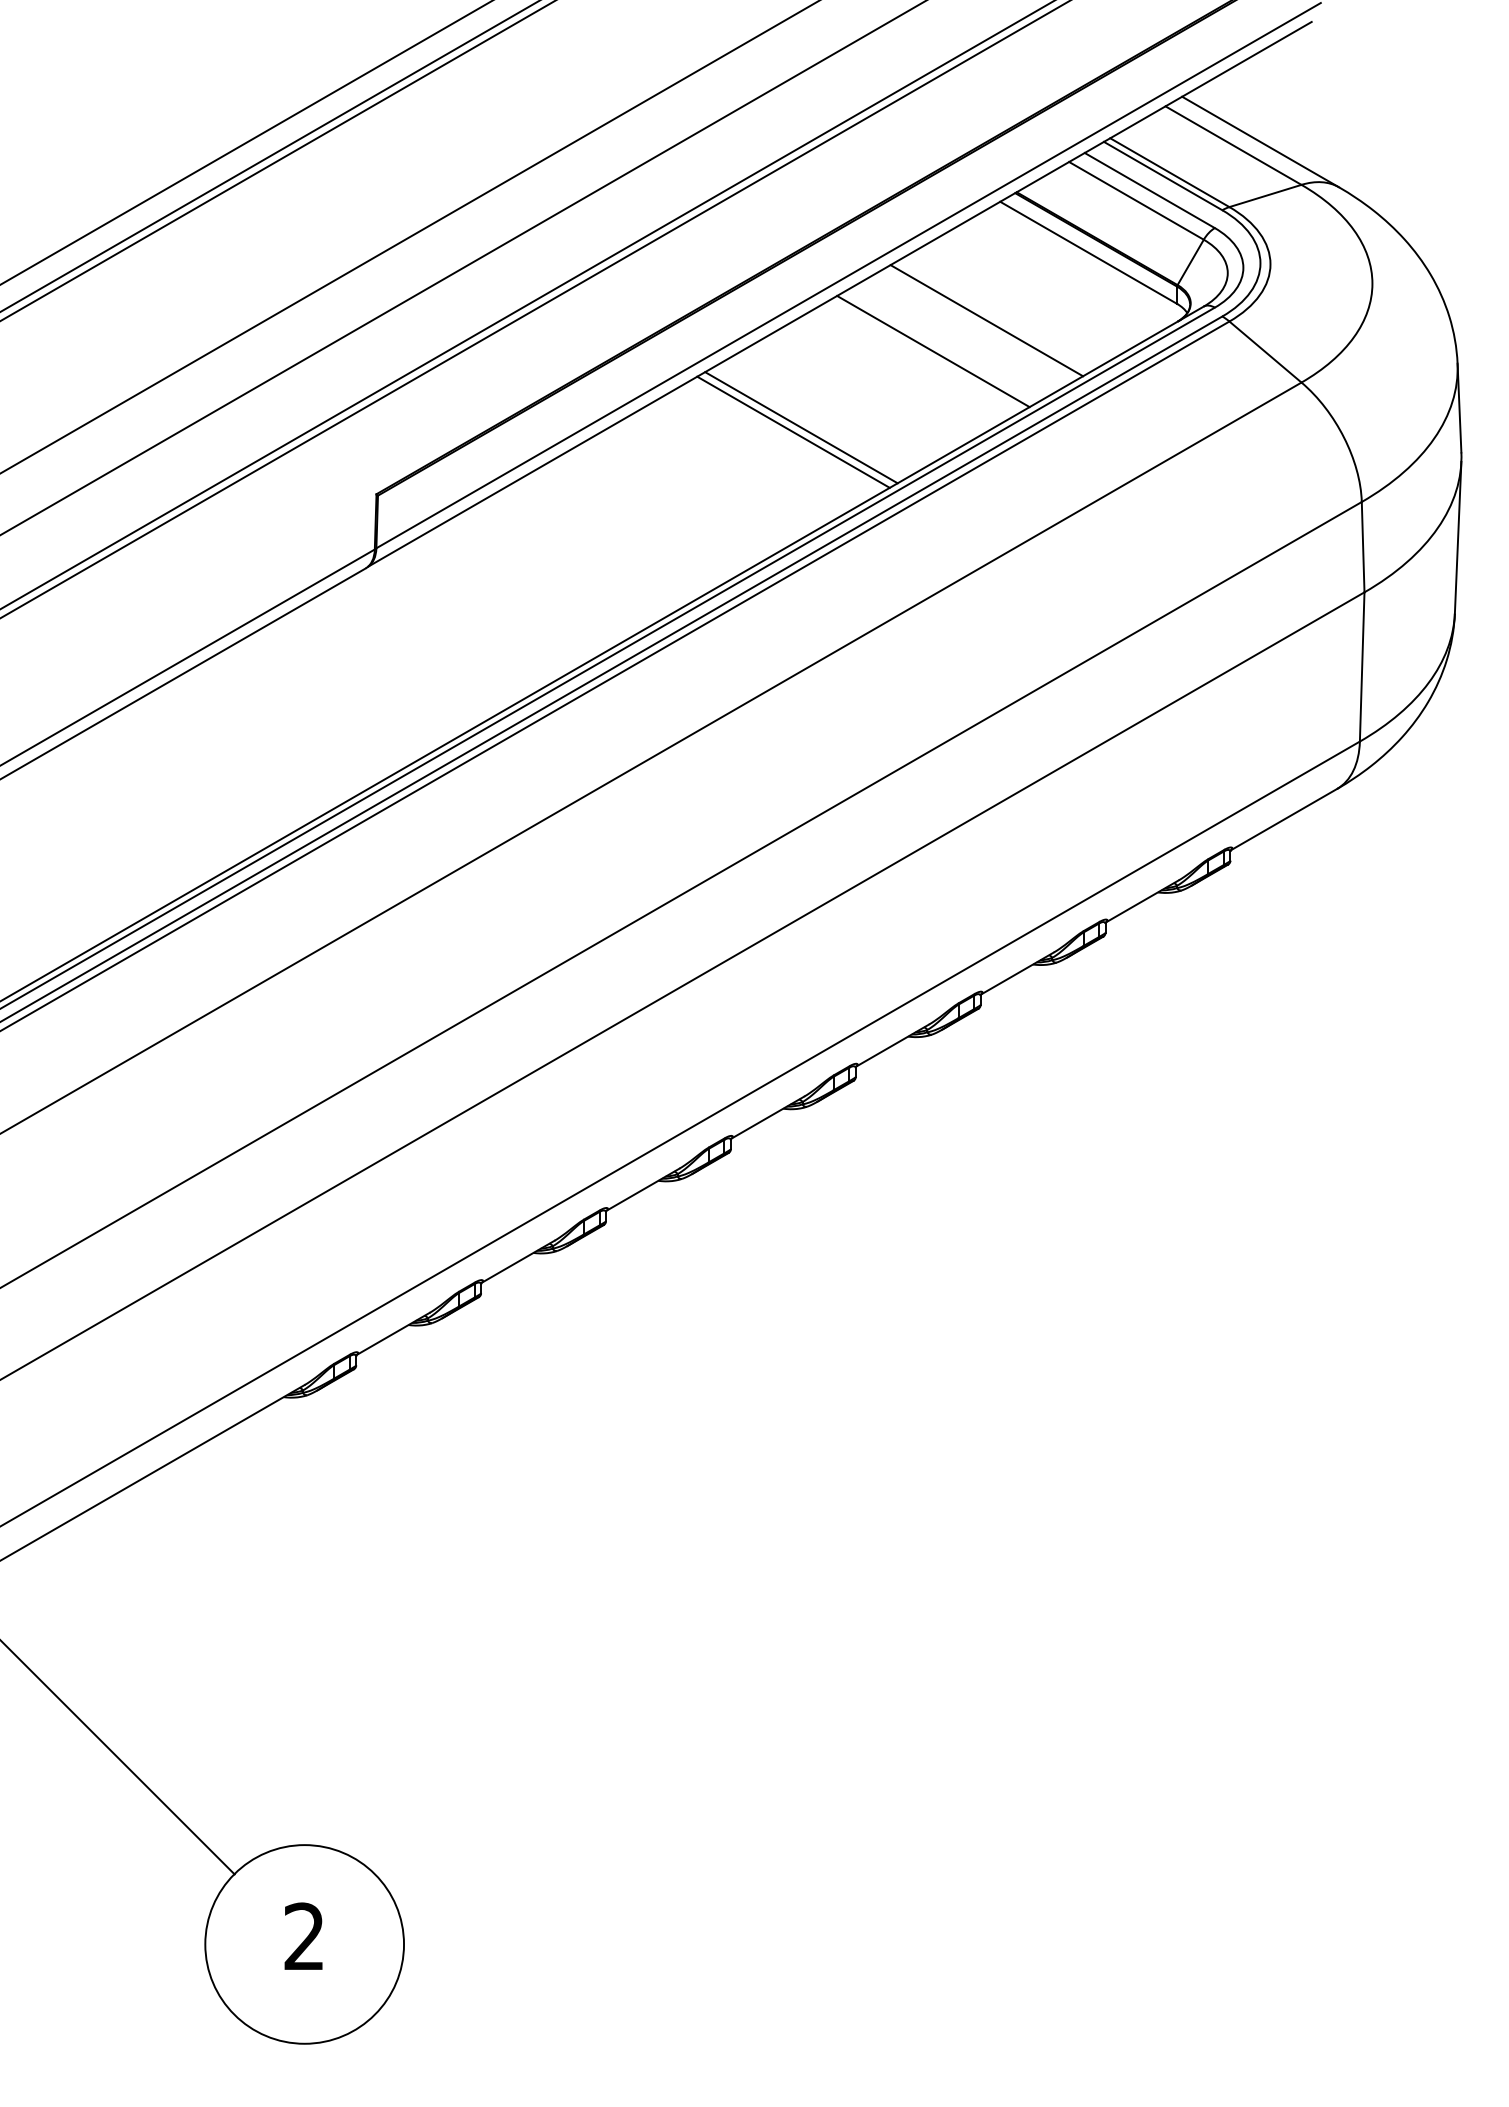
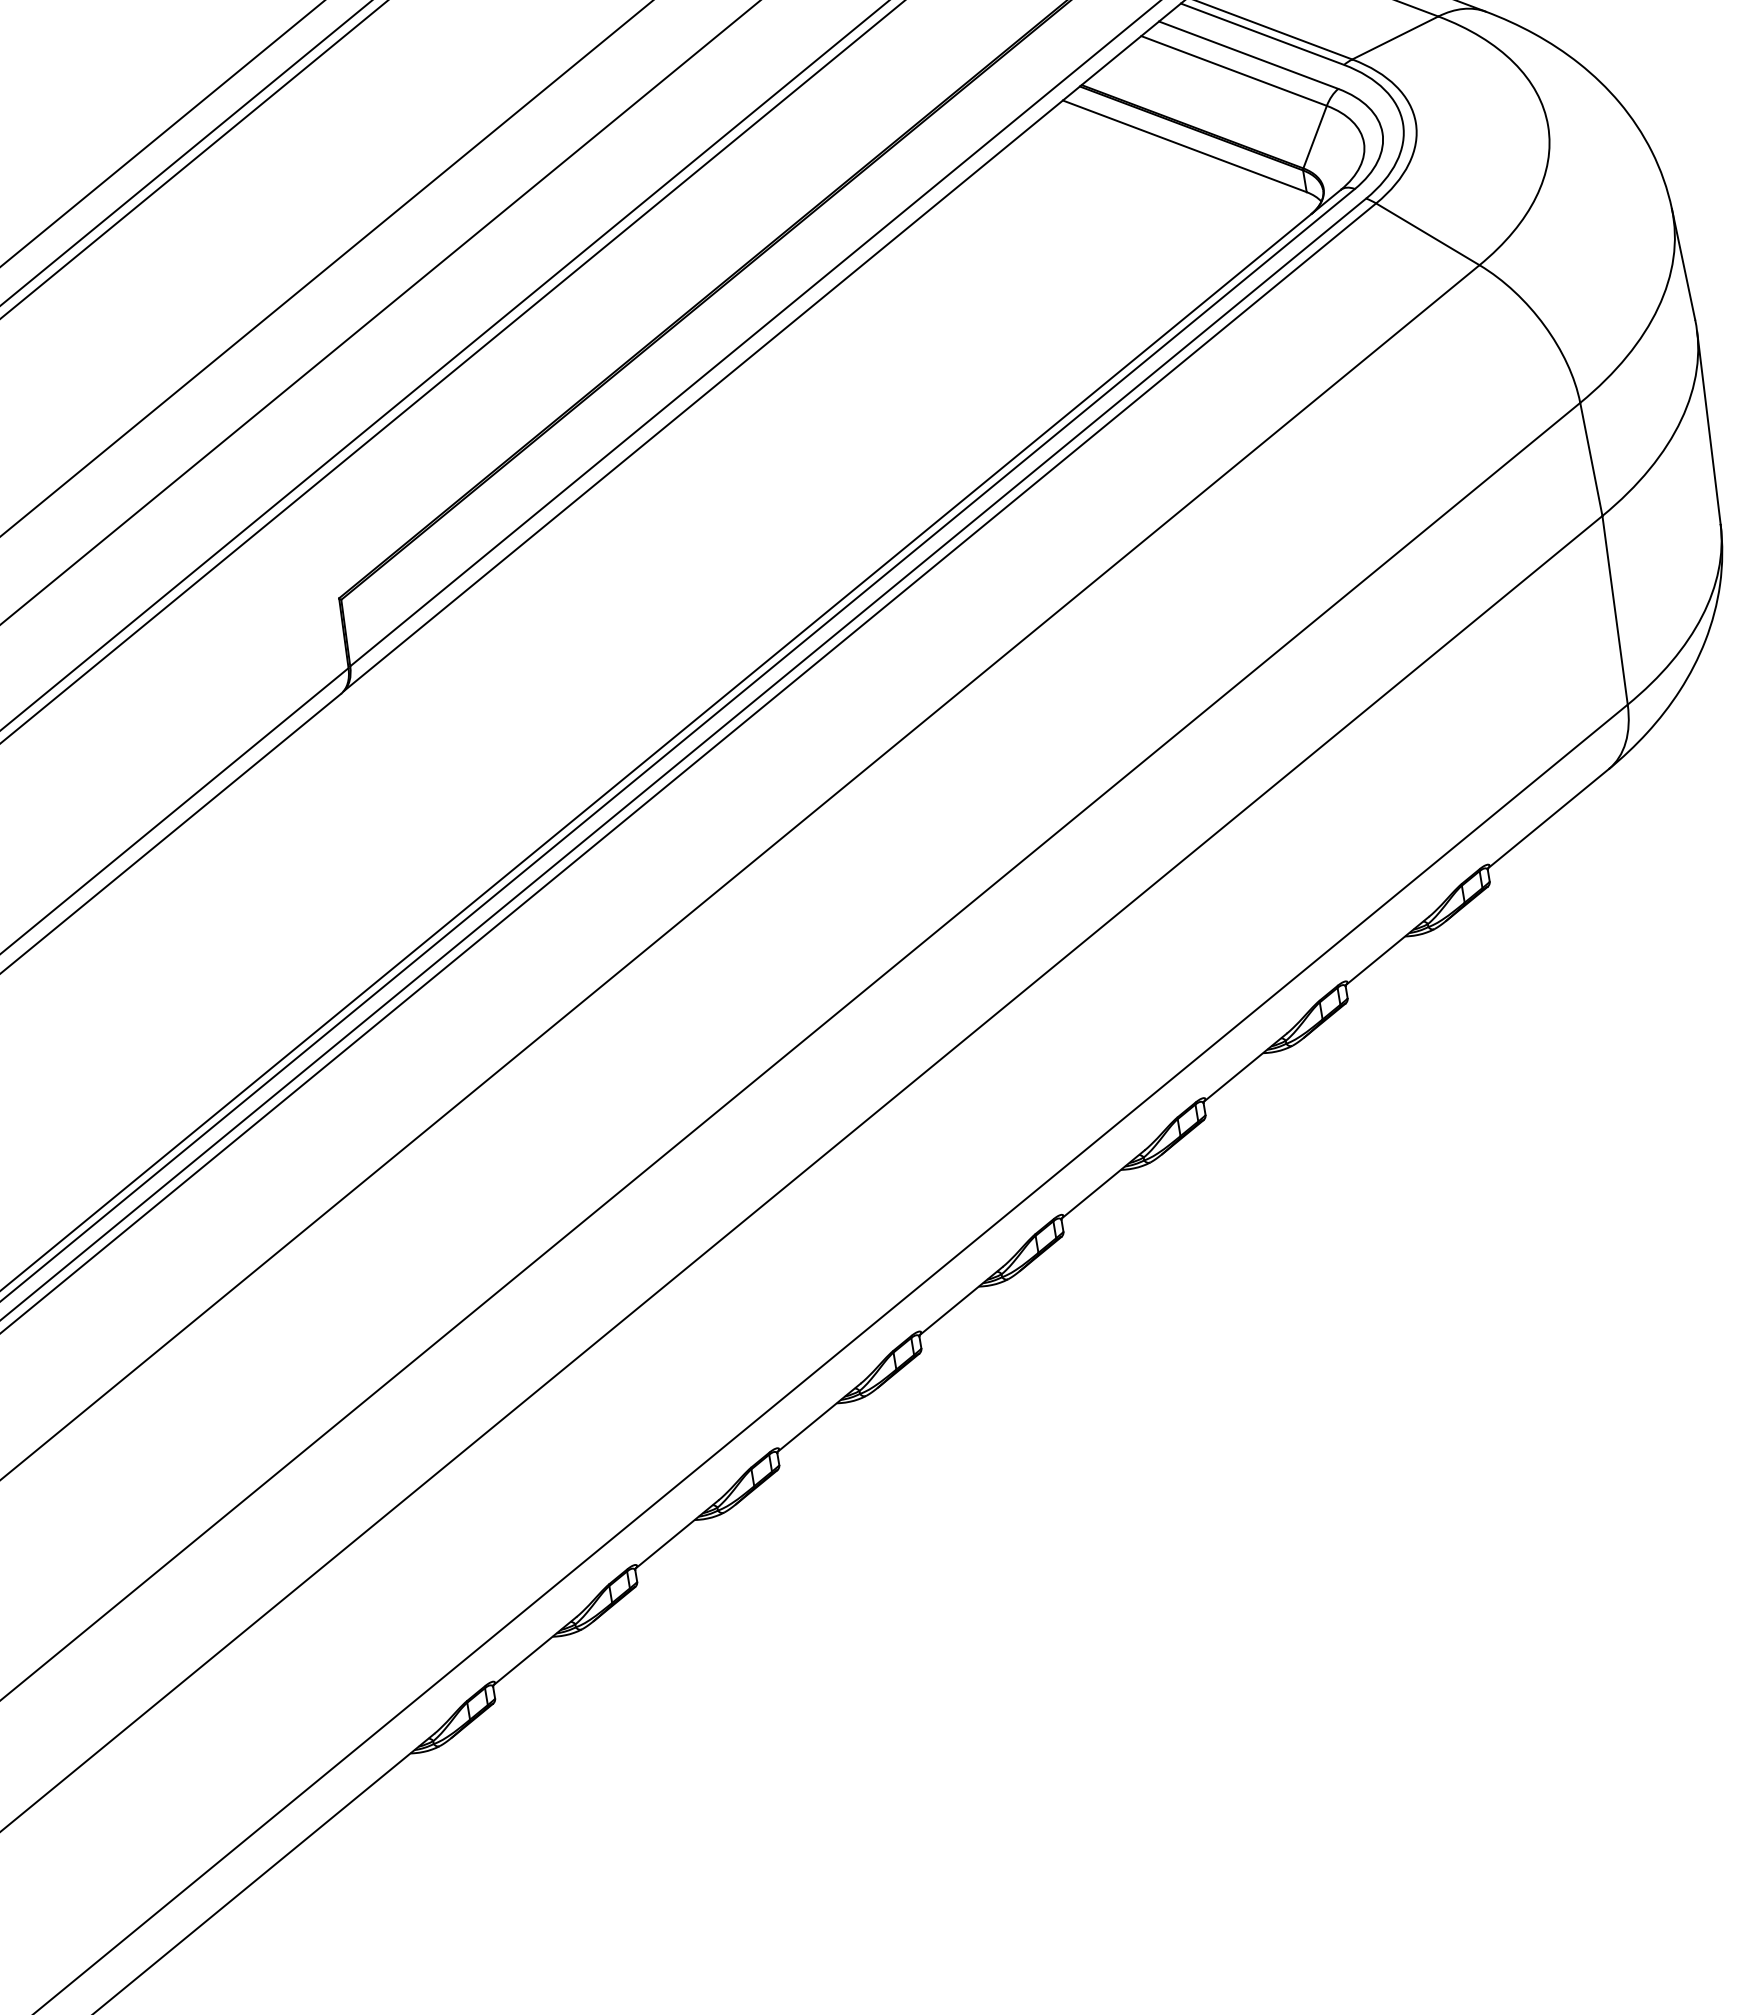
line: (986, 320) -> (1070, 252), removed
line: (933, 351) -> (1010, 302), removed
line: (801, 427) -> (859, 425), removed
line: (793, 431) -> (850, 432), removed

